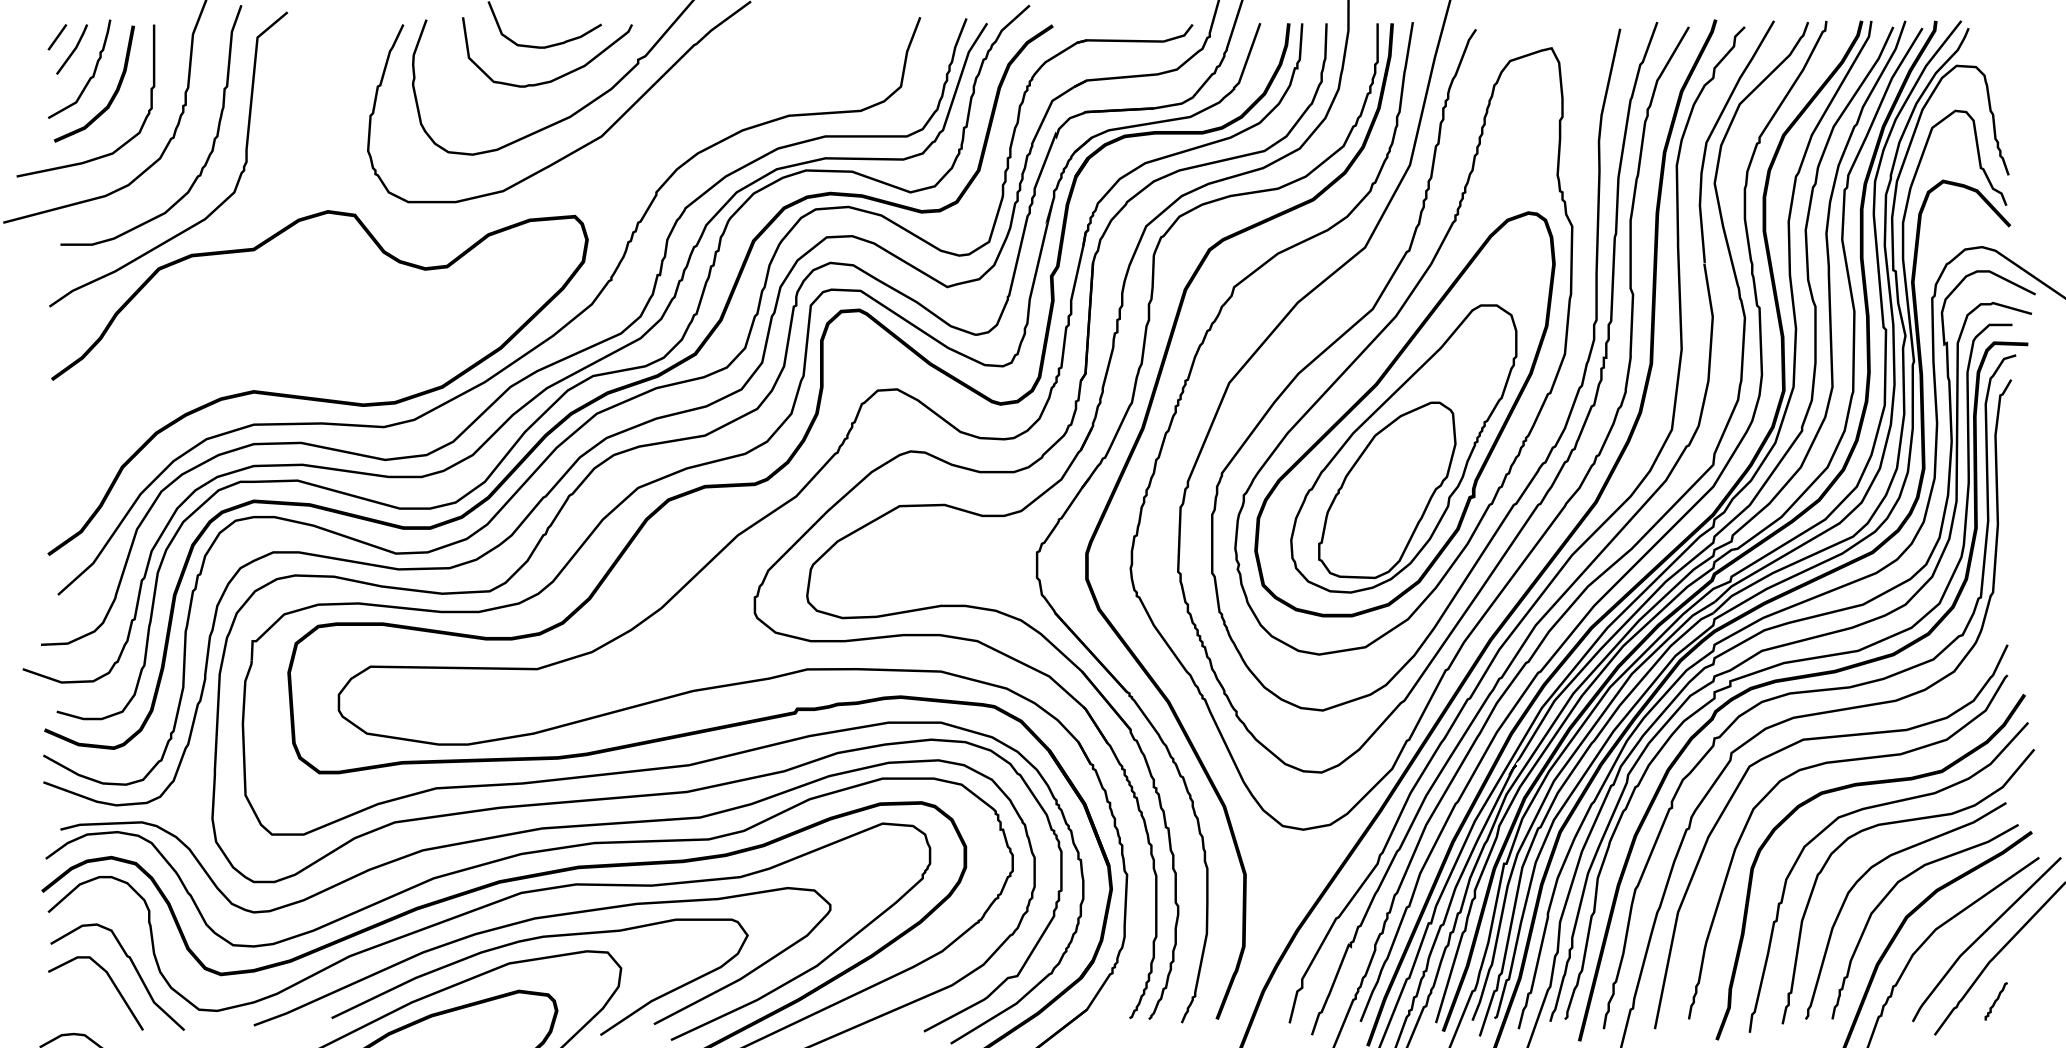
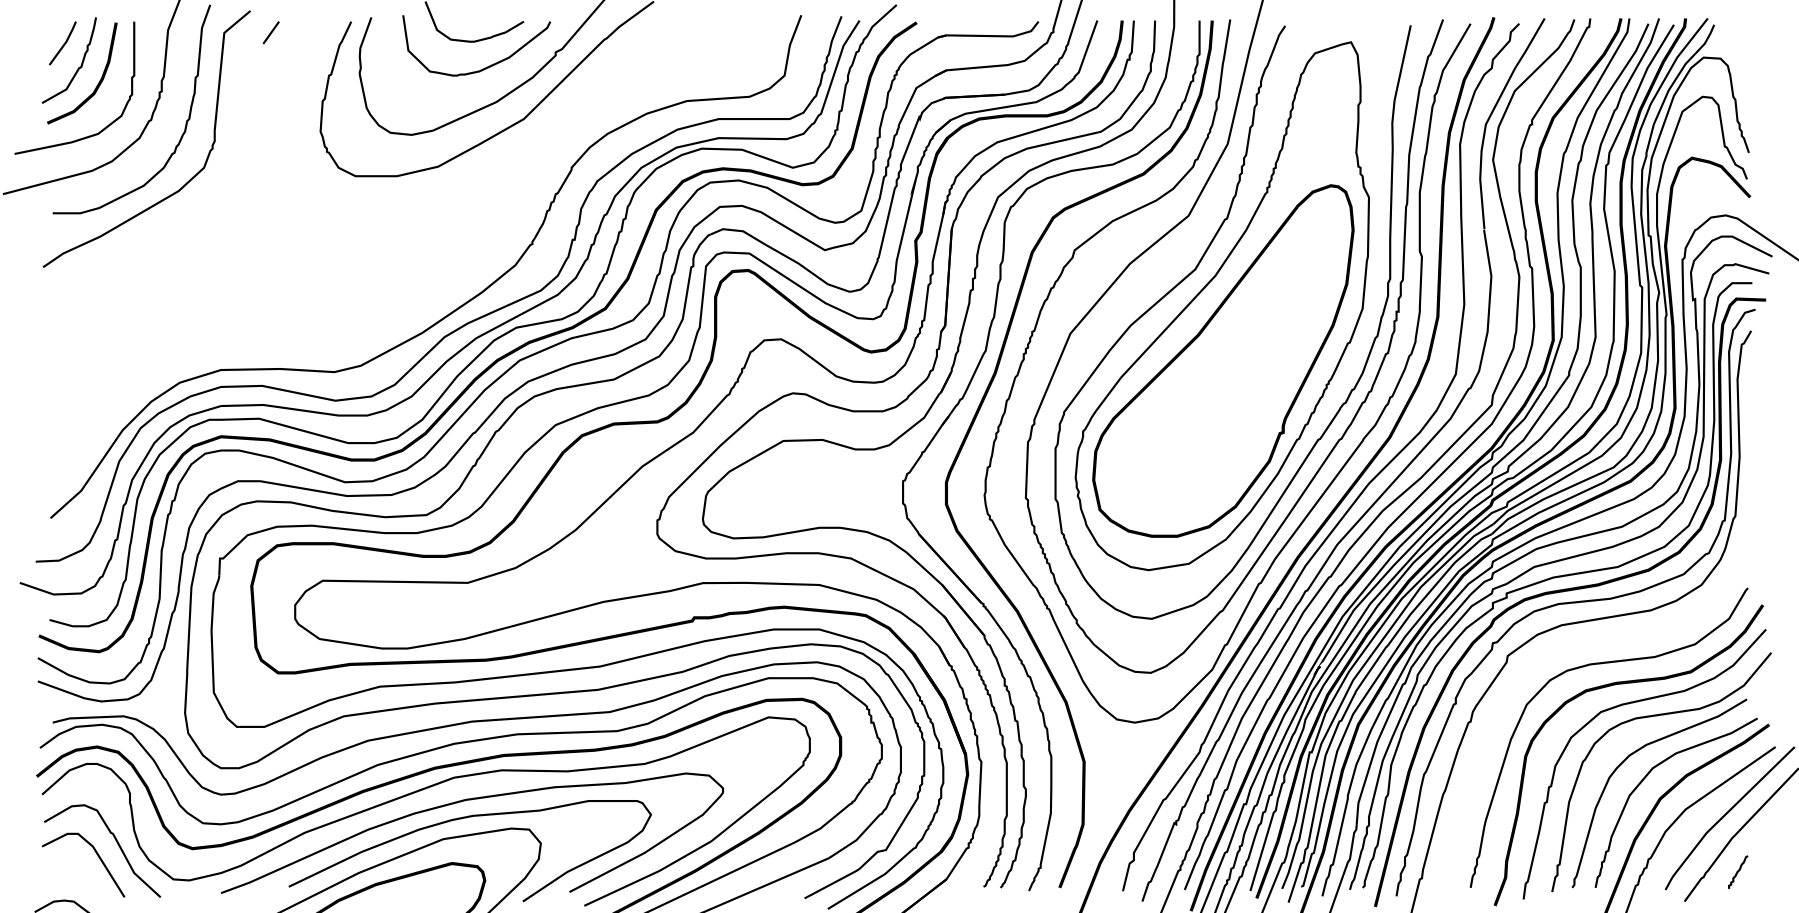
line: (57, 37) -> (271, 32), moved
curve: (317, 397) -> (276, 346), removed
part: (1403, 448) -> (1222, 390), removed
curve: (1821, 739) -> (1586, 644), removed

